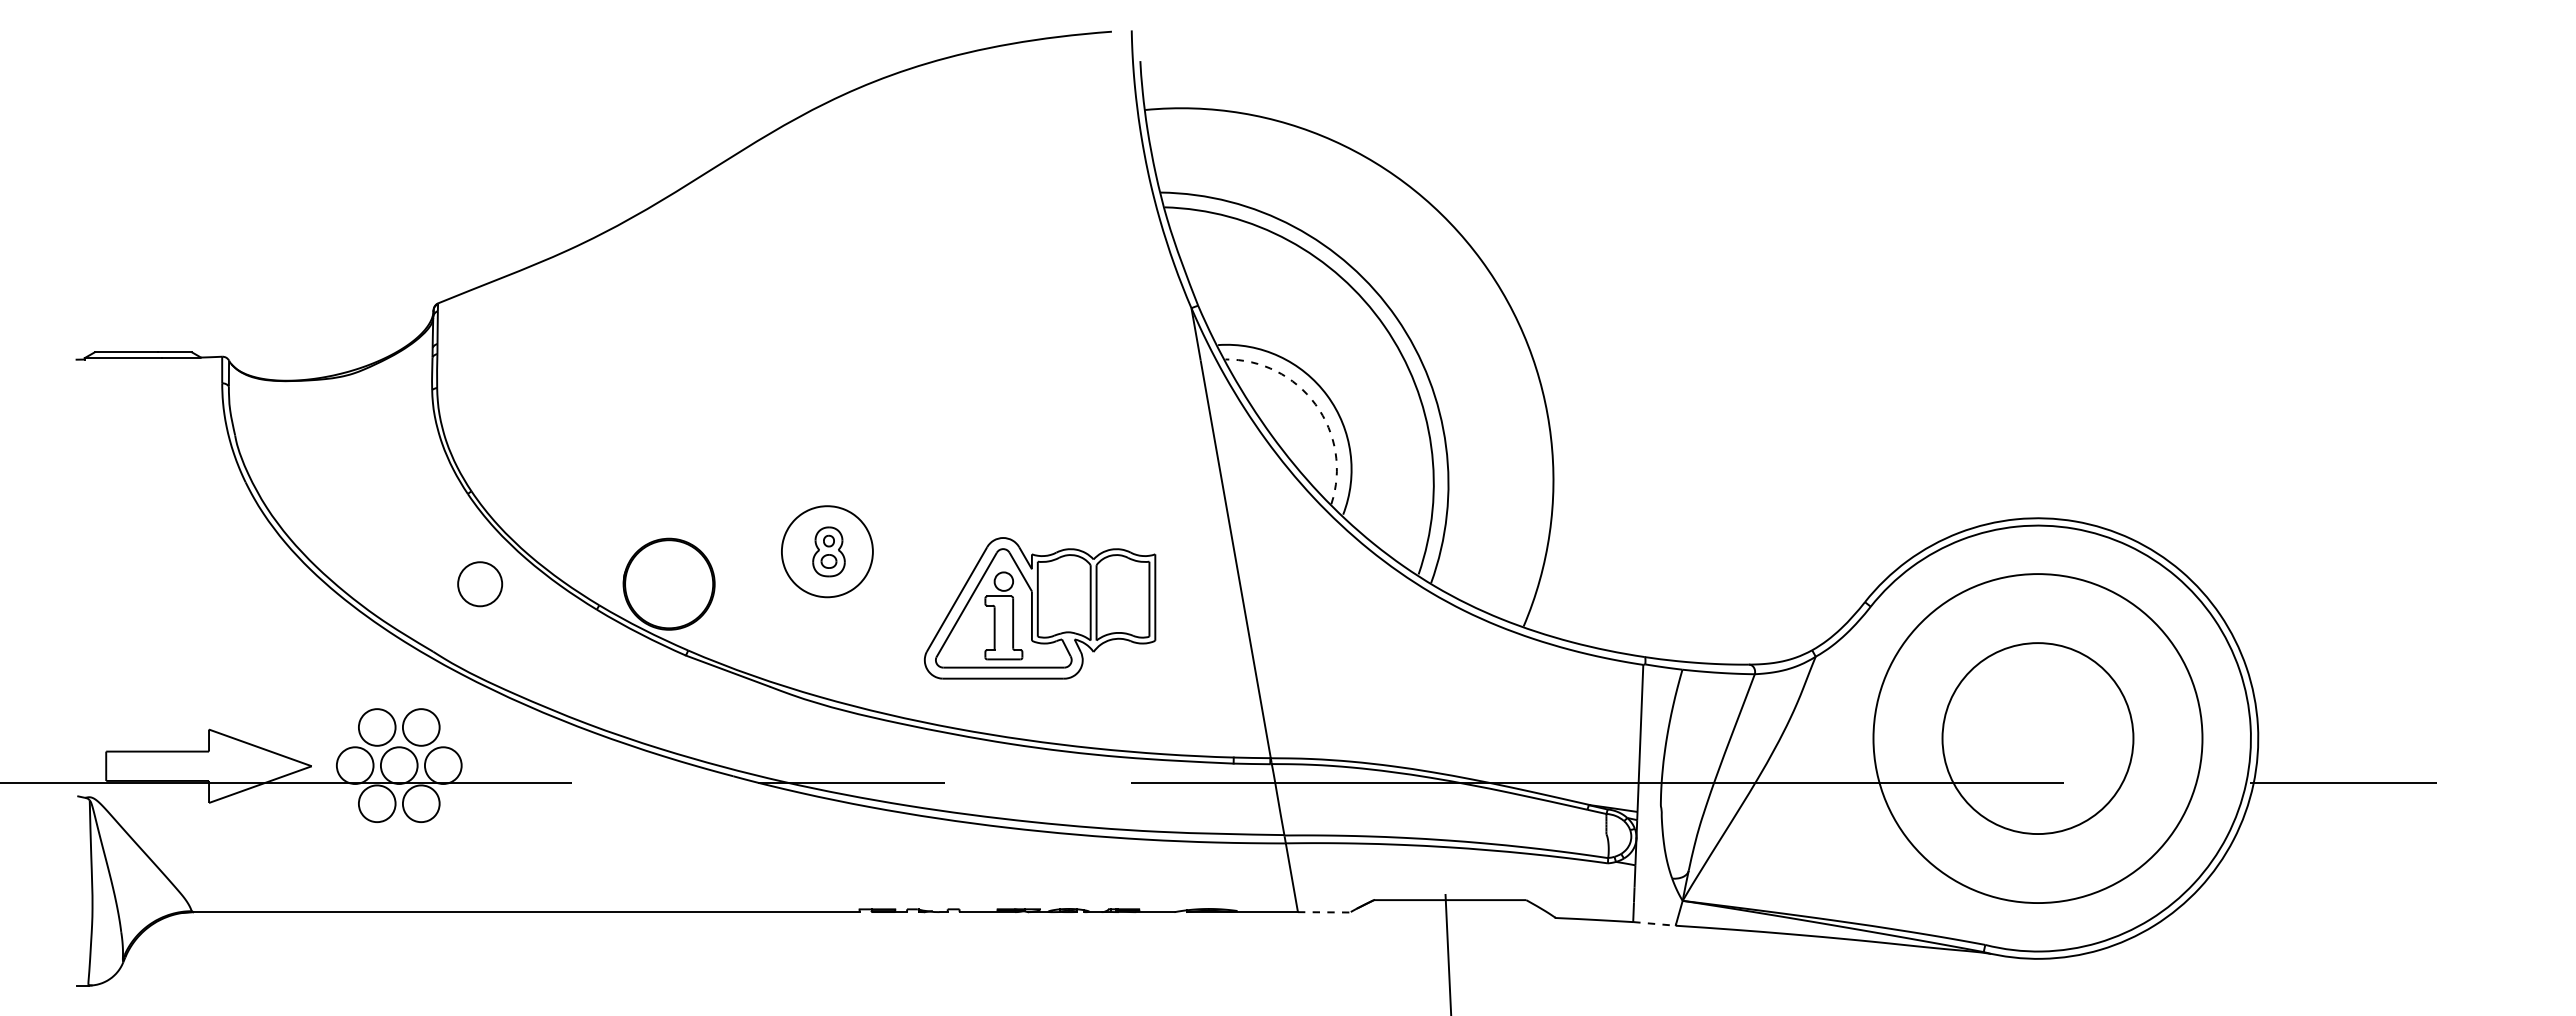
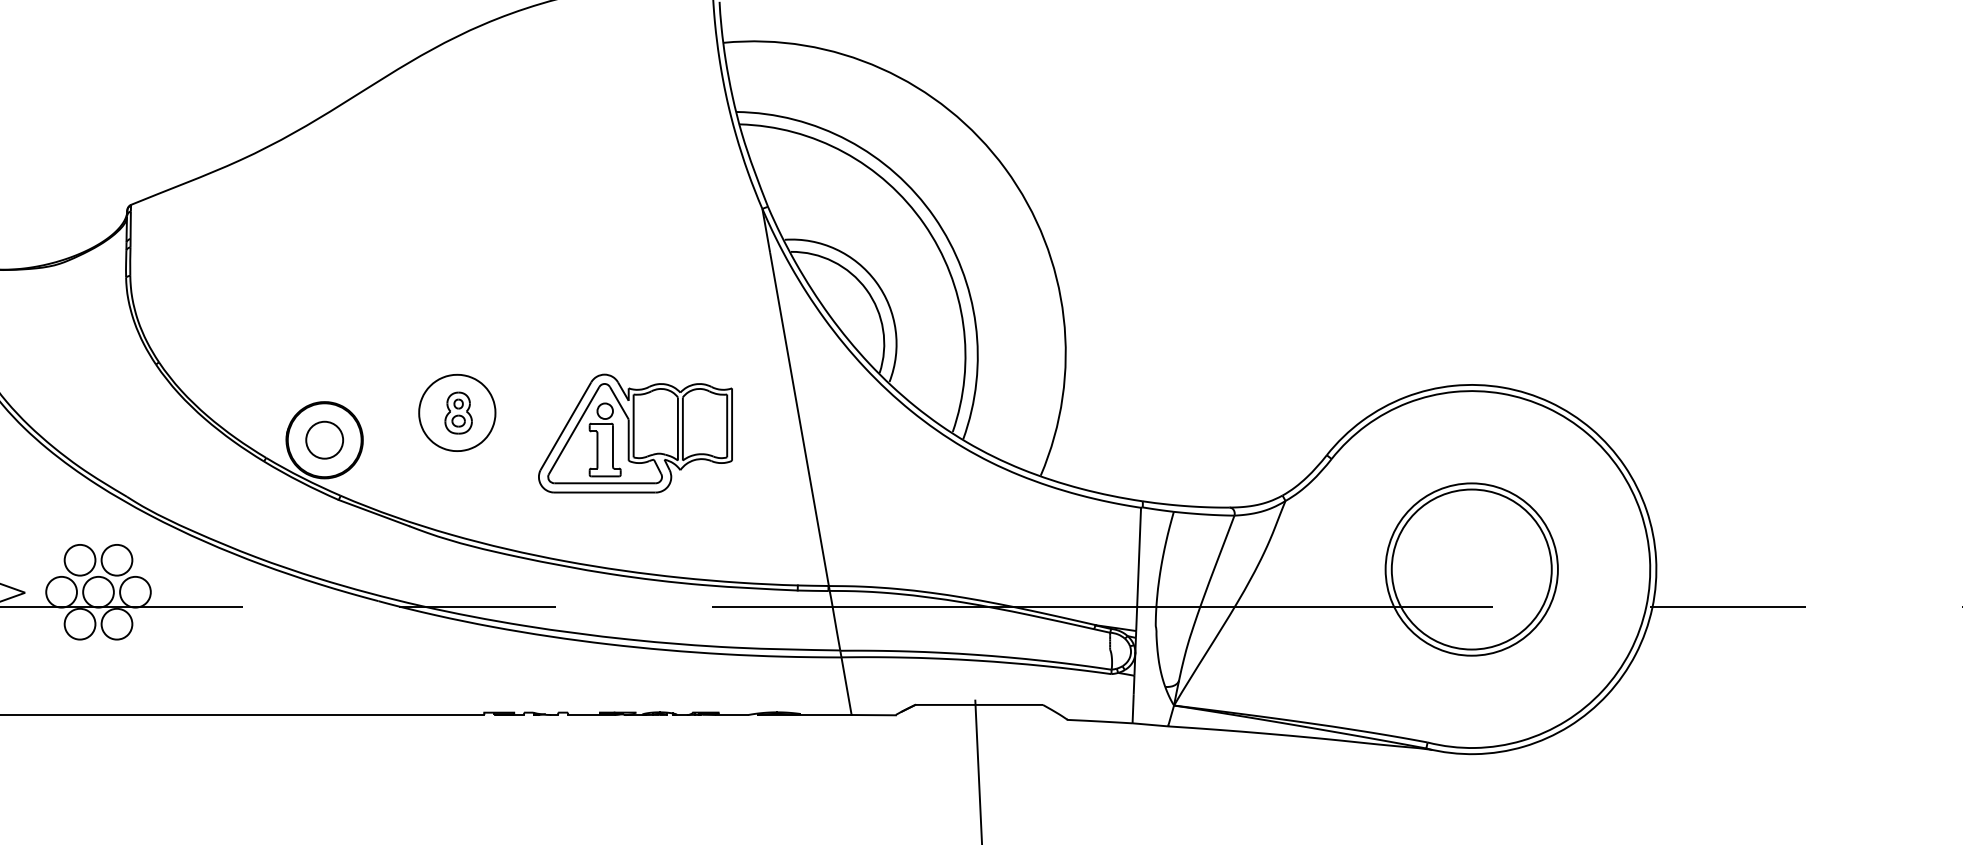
arc: (1315, 404) -> (866, 289), dashed -> solid
circle: (480, 584) -> (324, 440), moved
part: (1040, 608) -> (635, 433), moved
circle: (2037, 738) -> (1471, 569), size x0.62
line: (1324, 912) -> (873, 715), dashed -> solid
line: (1655, 924) -> (1151, 725), dashed -> solid

